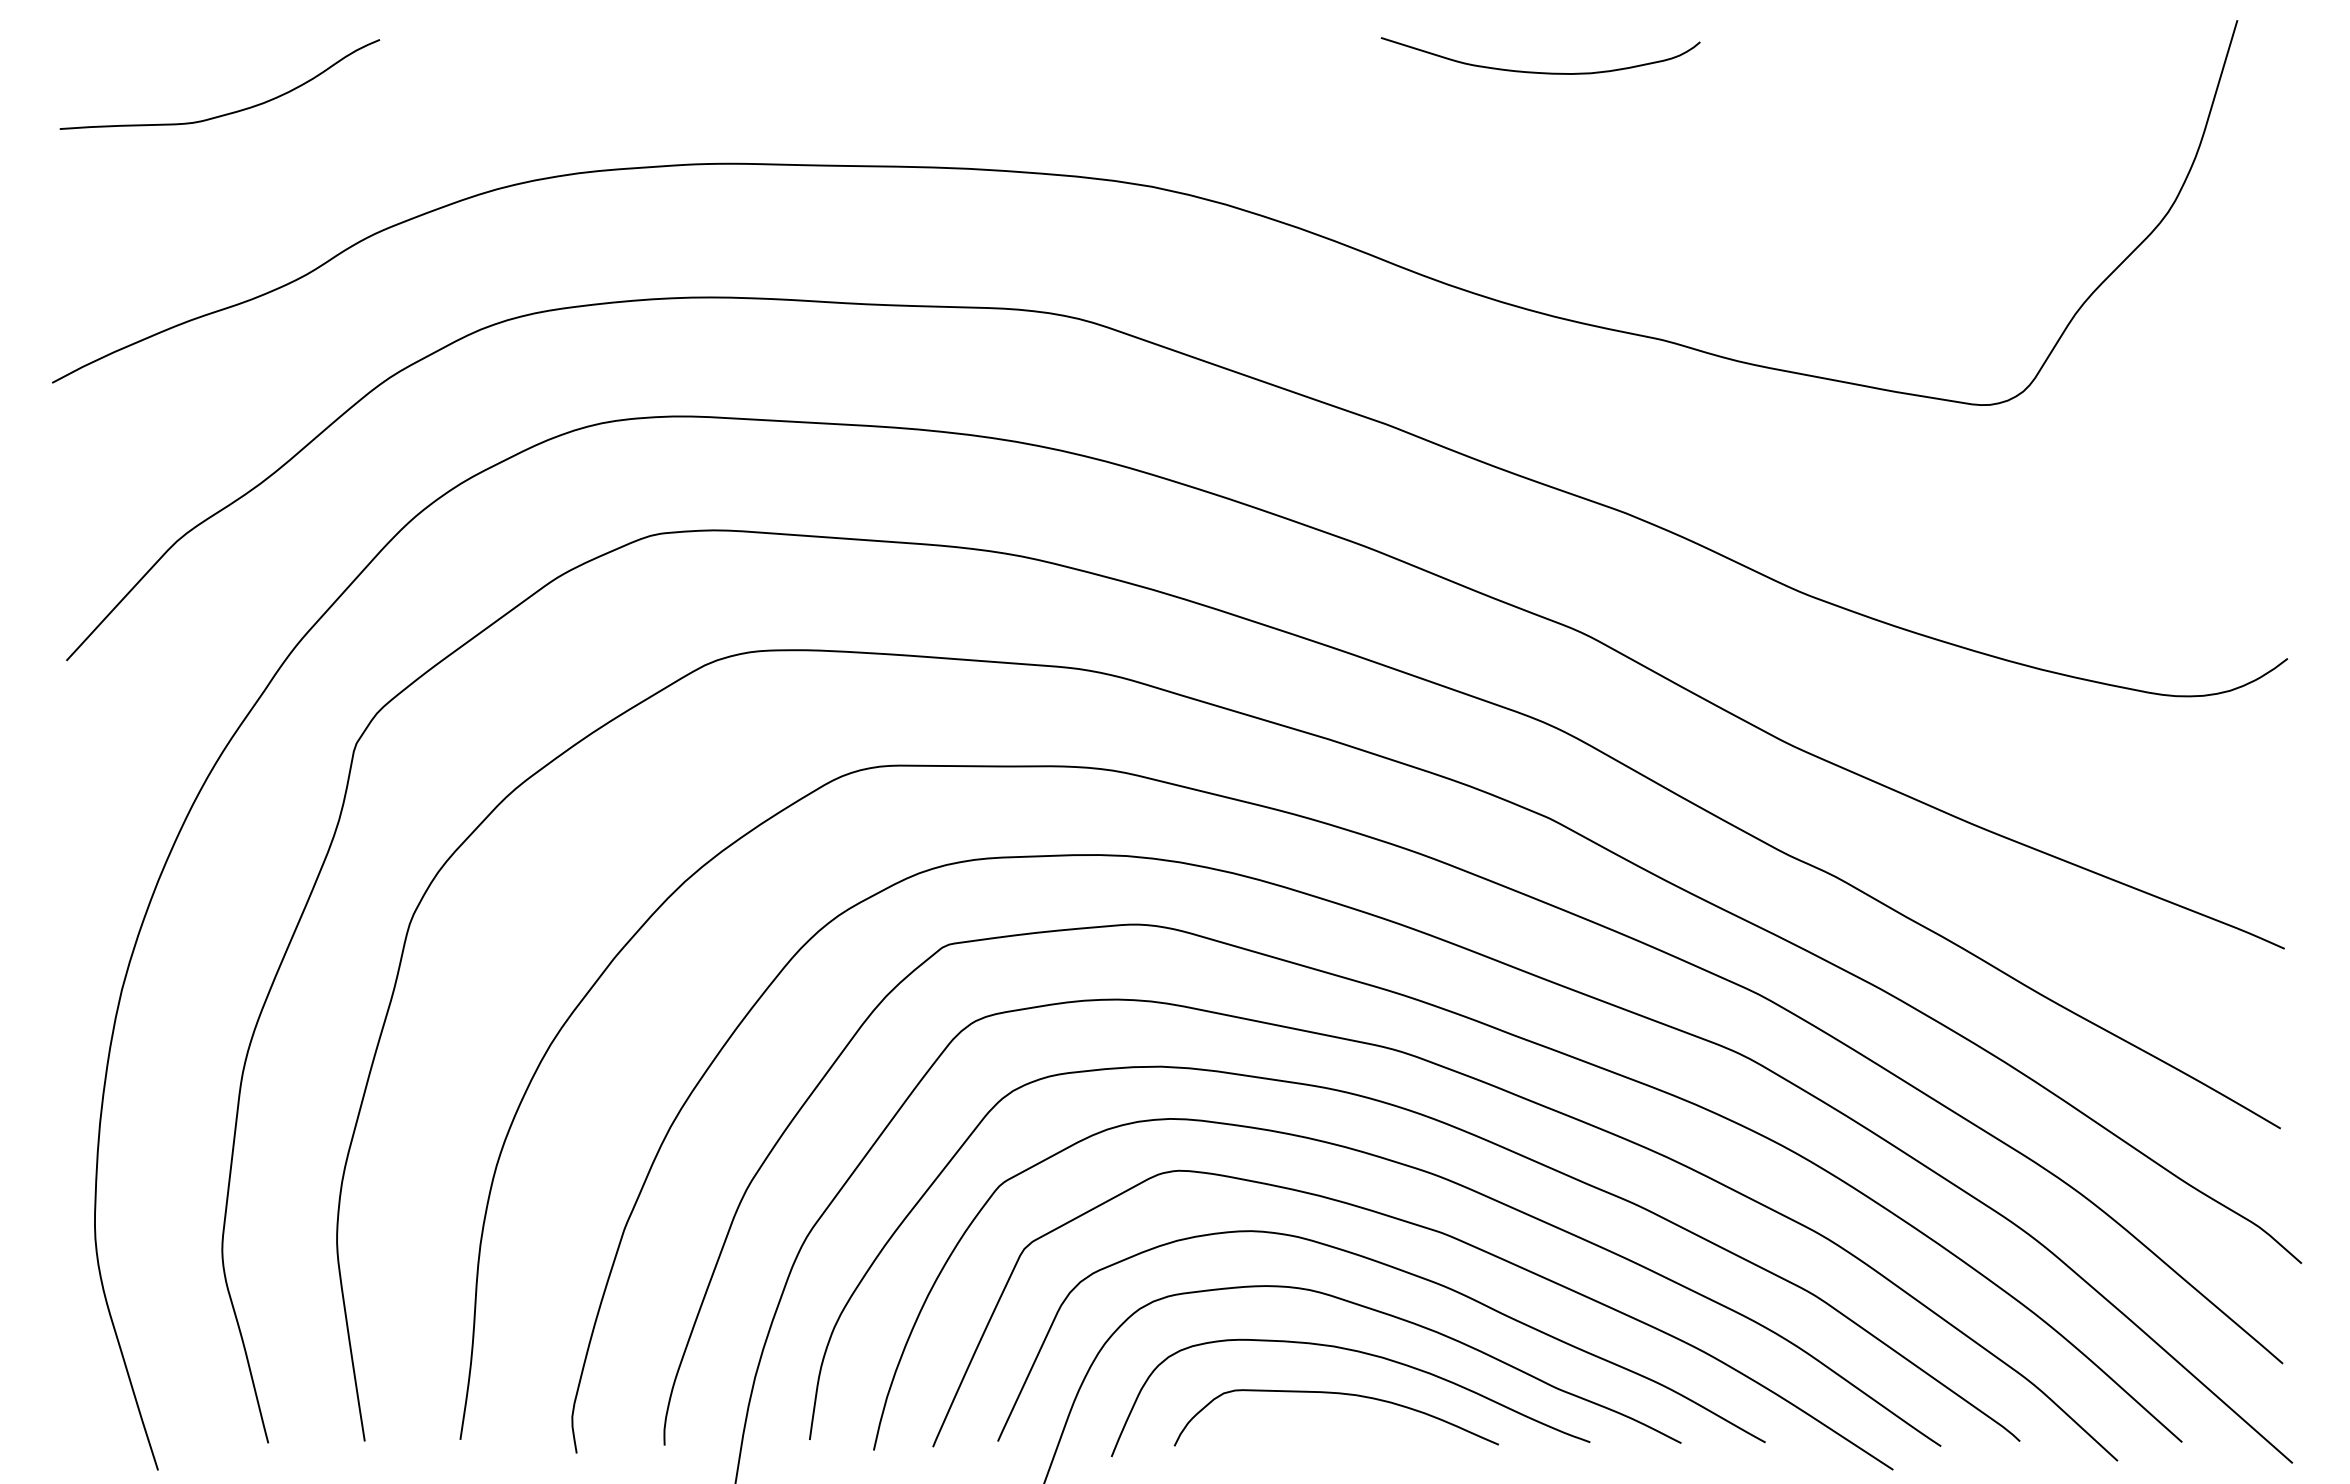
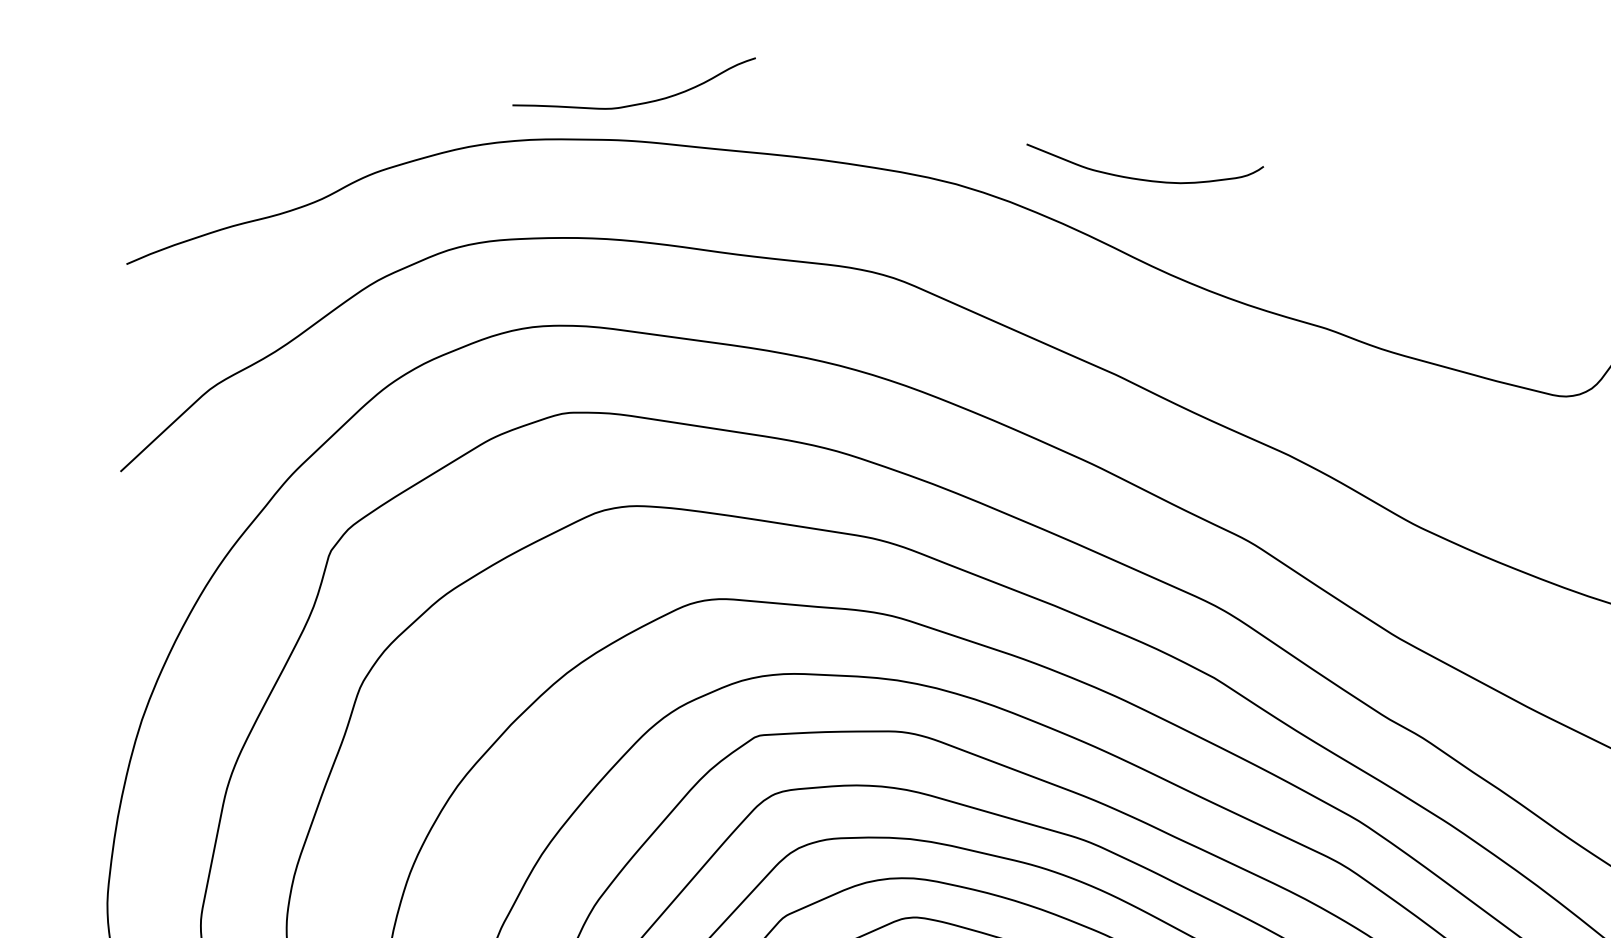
curve: (1535, 71) -> (1139, 178), moved
curve: (225, 113) -> (636, 103), moved

